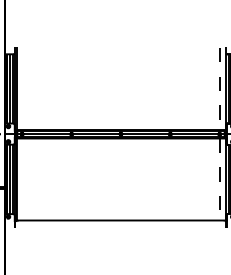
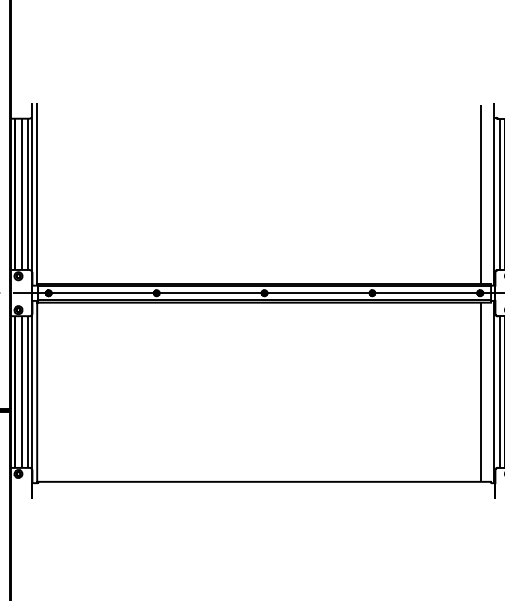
line: (220, 89) -> (481, 195), dashed -> solid
line: (220, 179) -> (481, 392), dashed -> solid

